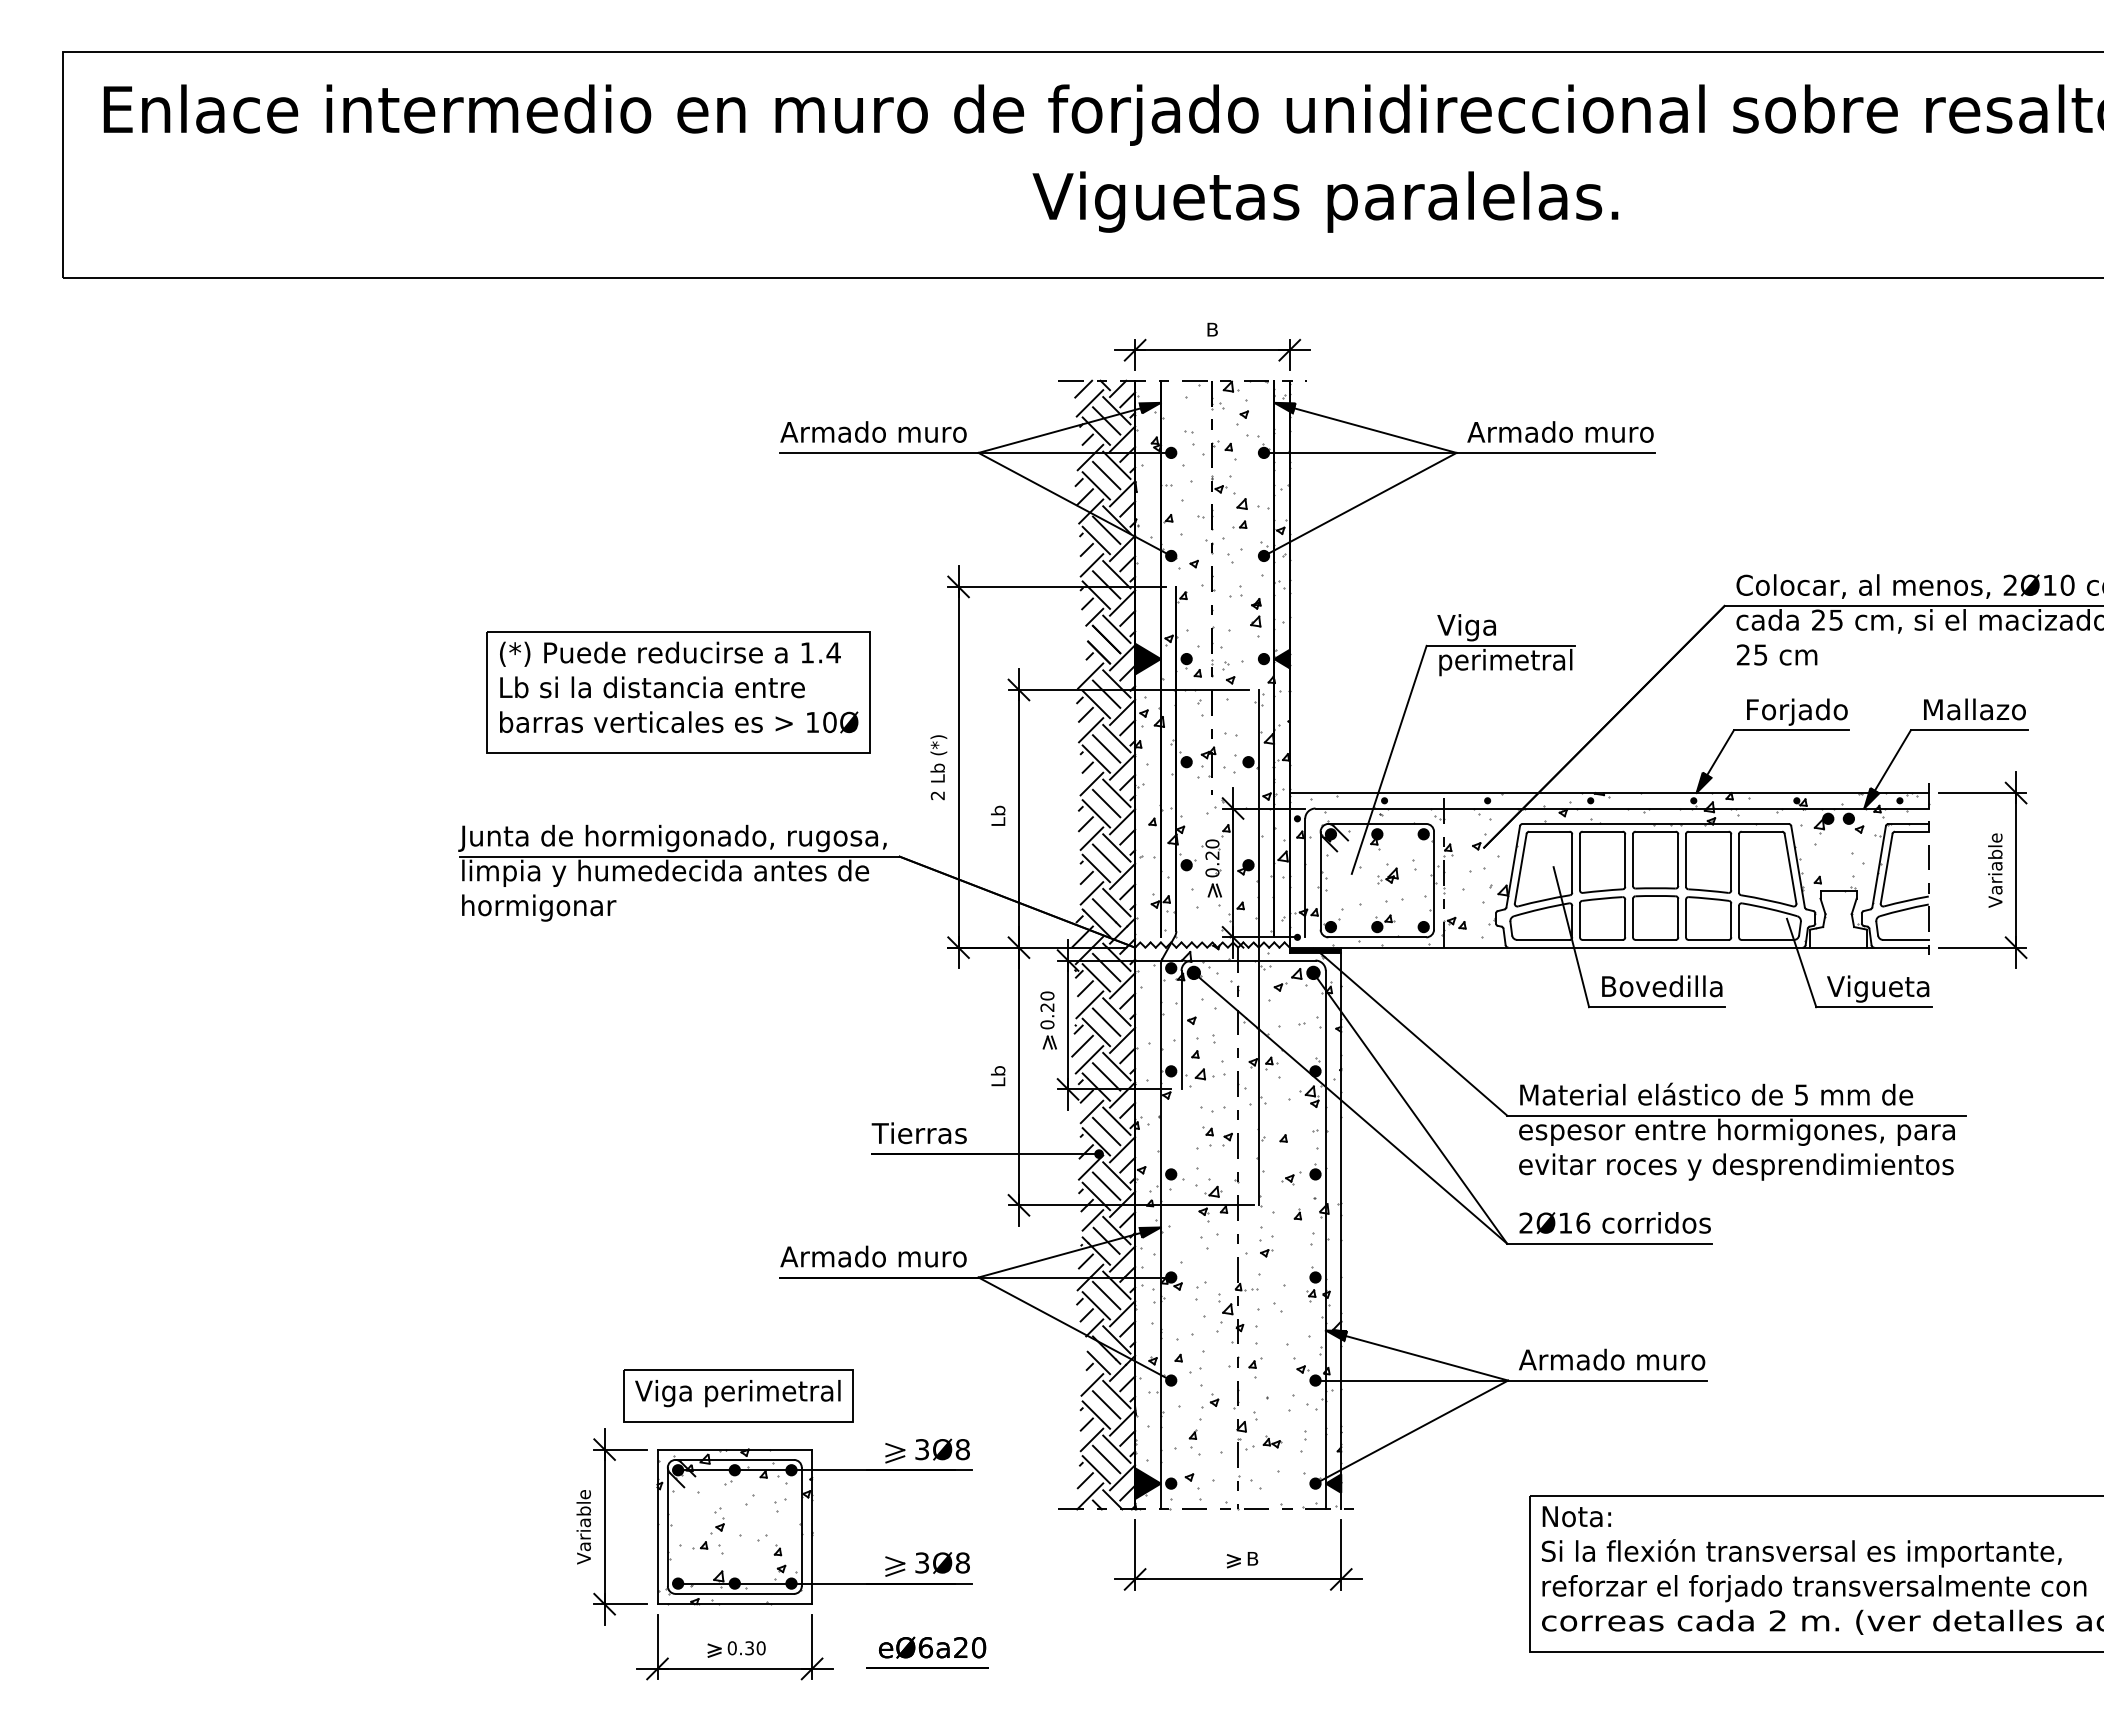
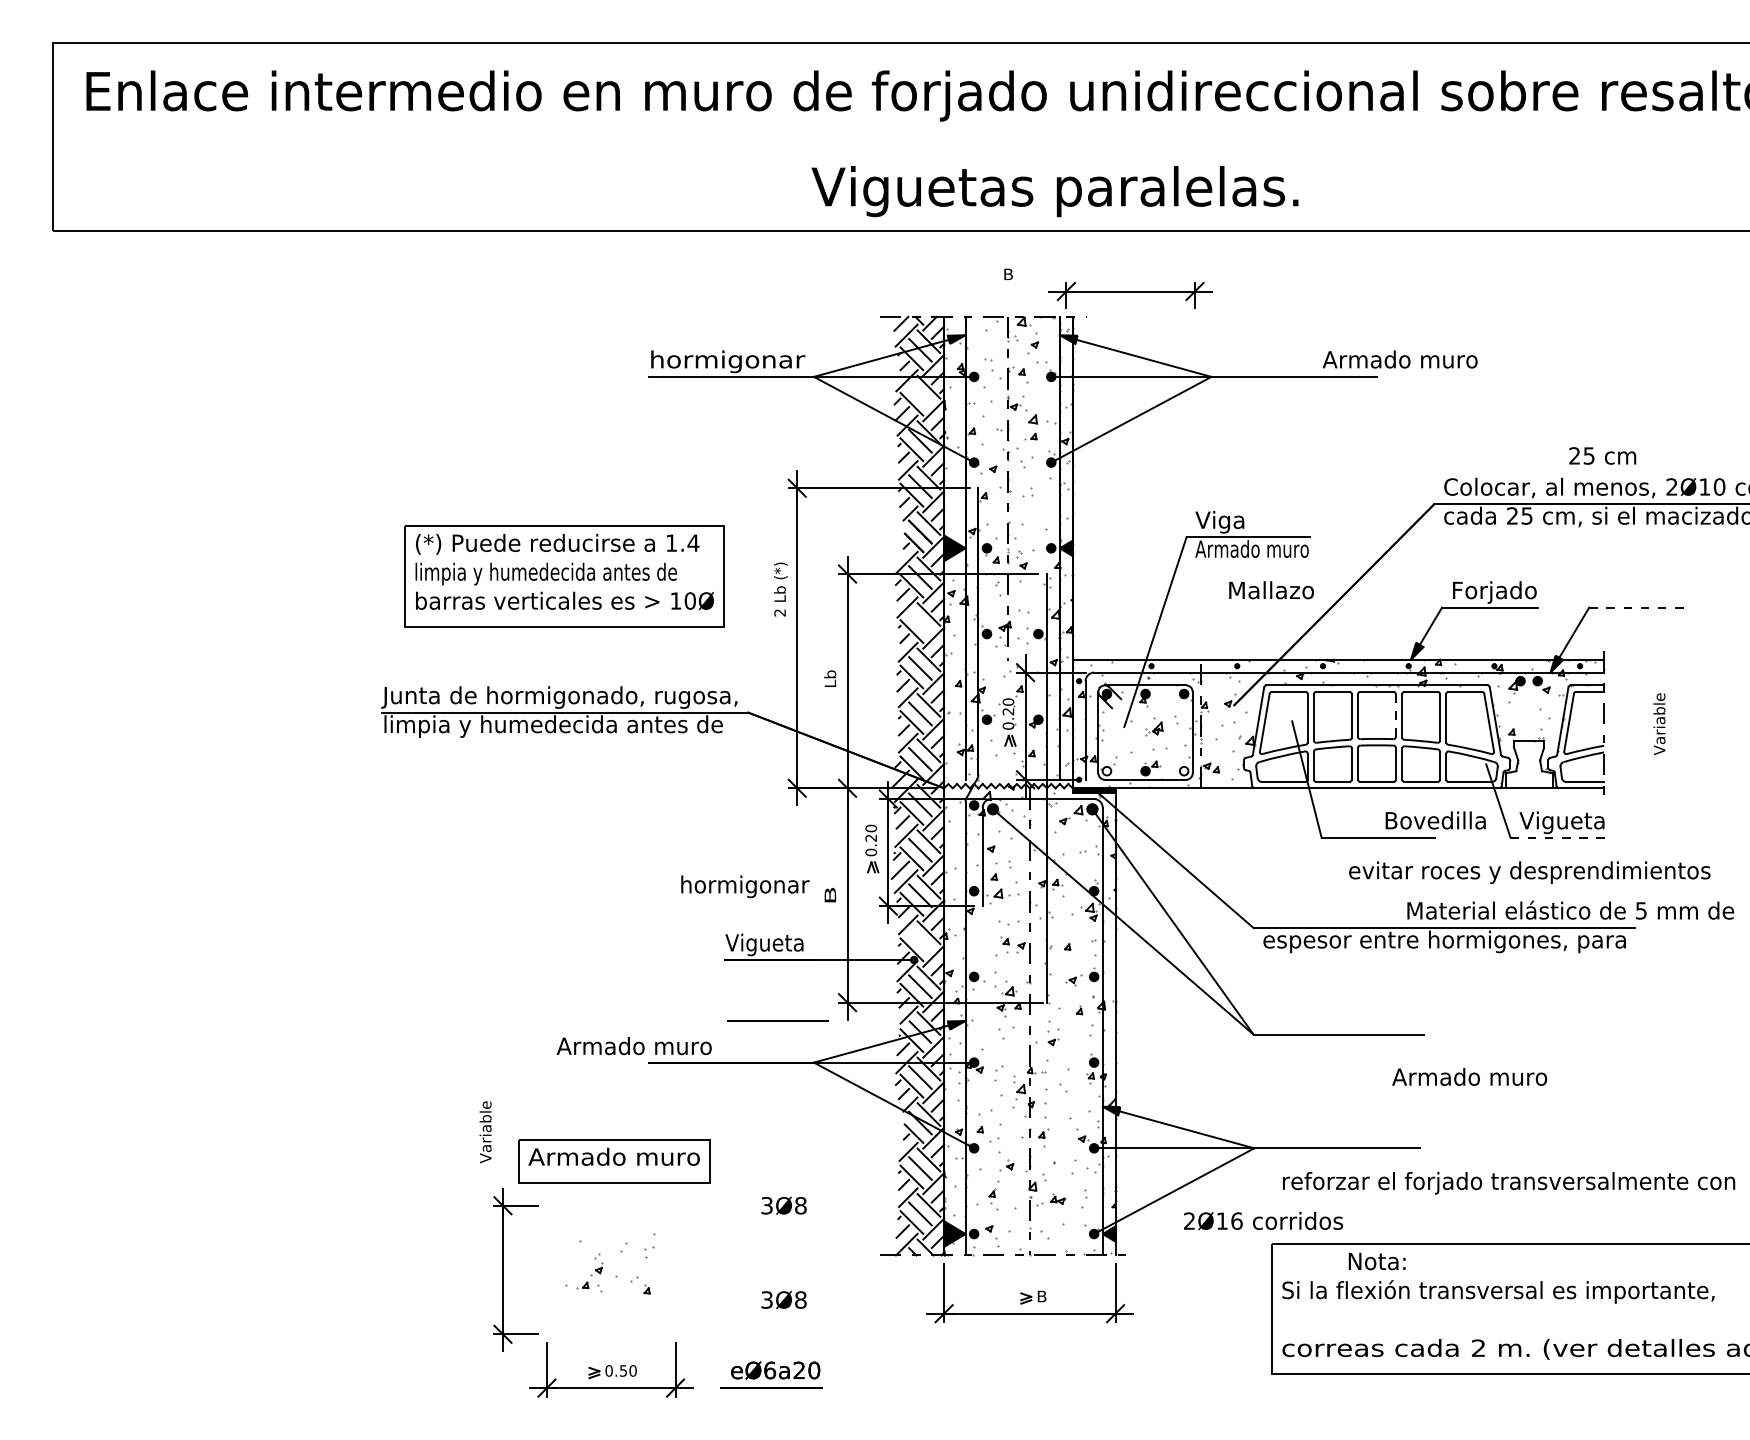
text: (1325, 201) -> (1055, 191), moved
part: (1212, 354) -> (1130, 295), moved
text: (1560, 431) -> (1400, 359), moved
text: (874, 434) -> (727, 361), Armado muro -> hormigonar
line: (1106, 475) -> (920, 395), removed
part: (1255, 612) -> (1044, 509), removed
text: (1777, 654) -> (1603, 455), moved
text: (1505, 662) -> (1252, 551), perimetral -> Armado muro
text: (656, 689) -> (546, 573), Lb si la distancia entre -> limpia y humedecida antes de
text: (1974, 709) -> (1271, 590), moved
line: (1969, 730) -> (1637, 607), solid -> dashed
line: (1106, 748) -> (920, 622), removed
text: (938, 767) -> (780, 589), moved
line: (1678, 860) -> (1395, 715), solid -> dashed
part: (2015, 869) -> (1676, 723), removed
text: (539, 907) -> (745, 886), moved
fill: (1330, 926) -> (1106, 770), removed
fill: (1423, 926) -> (1183, 770), removed
text: (1662, 986) -> (1435, 820), moved
line: (1874, 1007) -> (1558, 838), solid -> dashed
text: (998, 1076) -> (830, 895), Lb -> B
text: (1716, 1093) -> (1570, 909), moved
line: (1106, 1131) -> (920, 941), removed
text: (918, 1135) -> (763, 944), Tierras -> Vigueta
text: (1736, 1166) -> (1529, 872), moved
text: (1614, 1223) -> (1262, 1221), moved
line: (935, 1226) -> (778, 1020), added
text: (873, 1256) -> (634, 1045), moved
text: (1612, 1359) -> (1470, 1076), moved
text: (738, 1393) -> (614, 1159), Viga perimetral -> Armado muro
text: (1576, 1516) -> (1376, 1261), moved
part: (814, 1524) -> (677, 1268), removed
text: (583, 1527) -> (485, 1132), moved
text: (1814, 1588) -> (1509, 1183), moved
text: (749, 1647) -> (623, 1370), 0.30 -> 0.50

